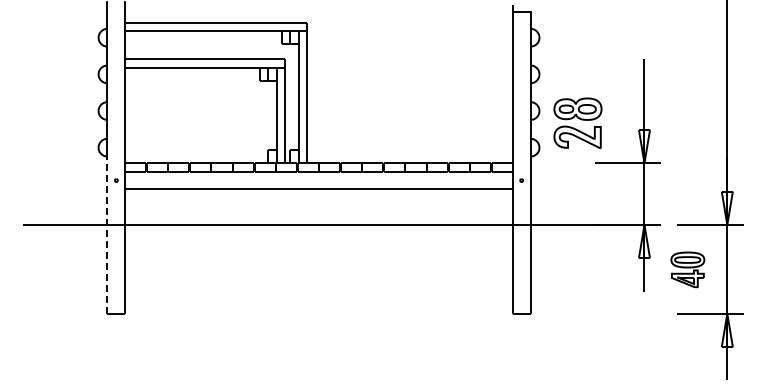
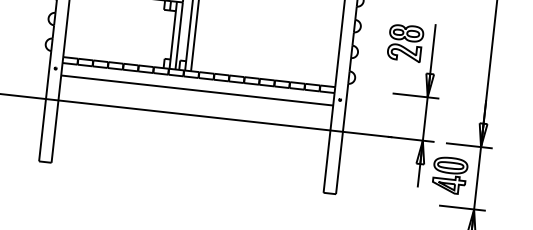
part: (577, 123) -> (405, 43), moved
line: (107, 235) -> (45, 106), dashed -> solid
part: (687, 269) -> (449, 175), size x1.43

